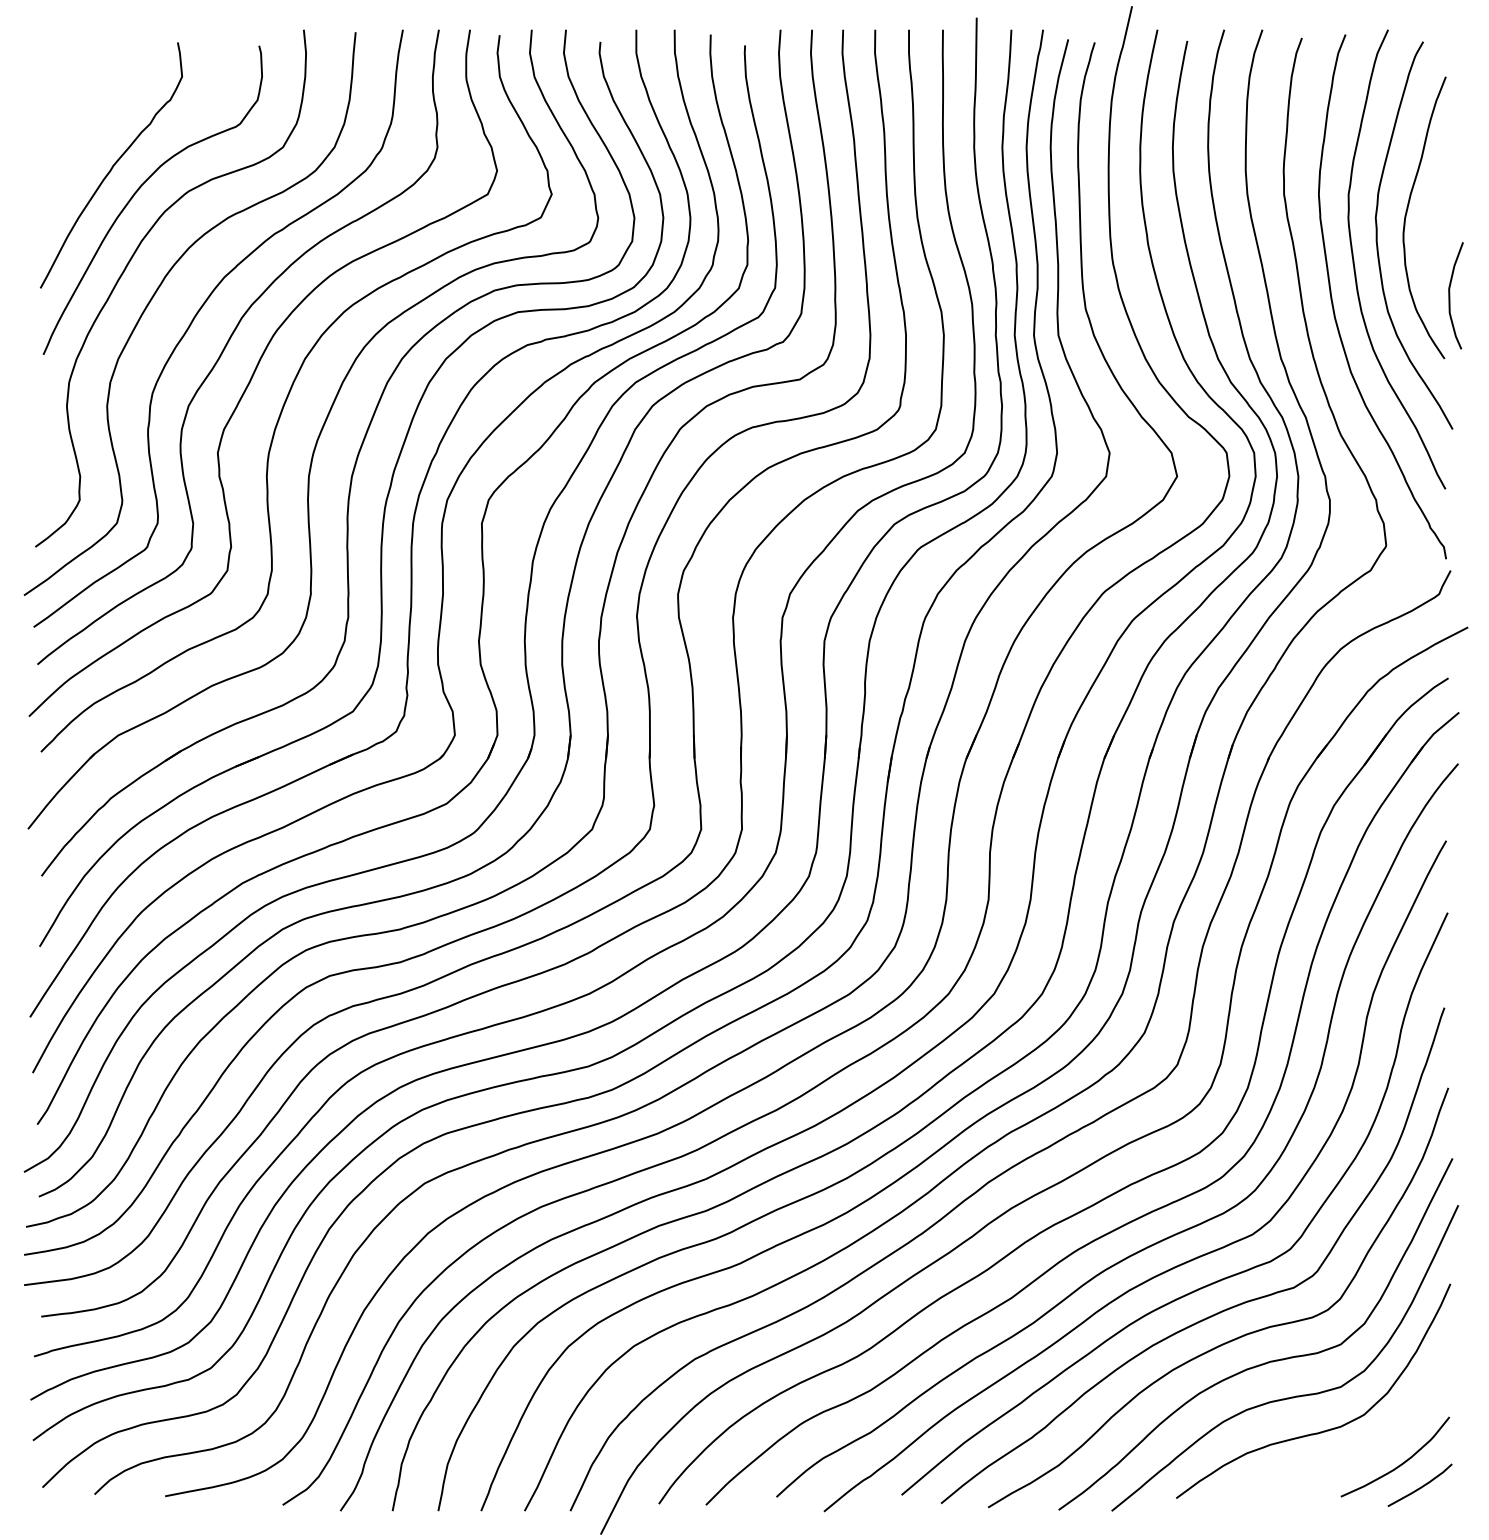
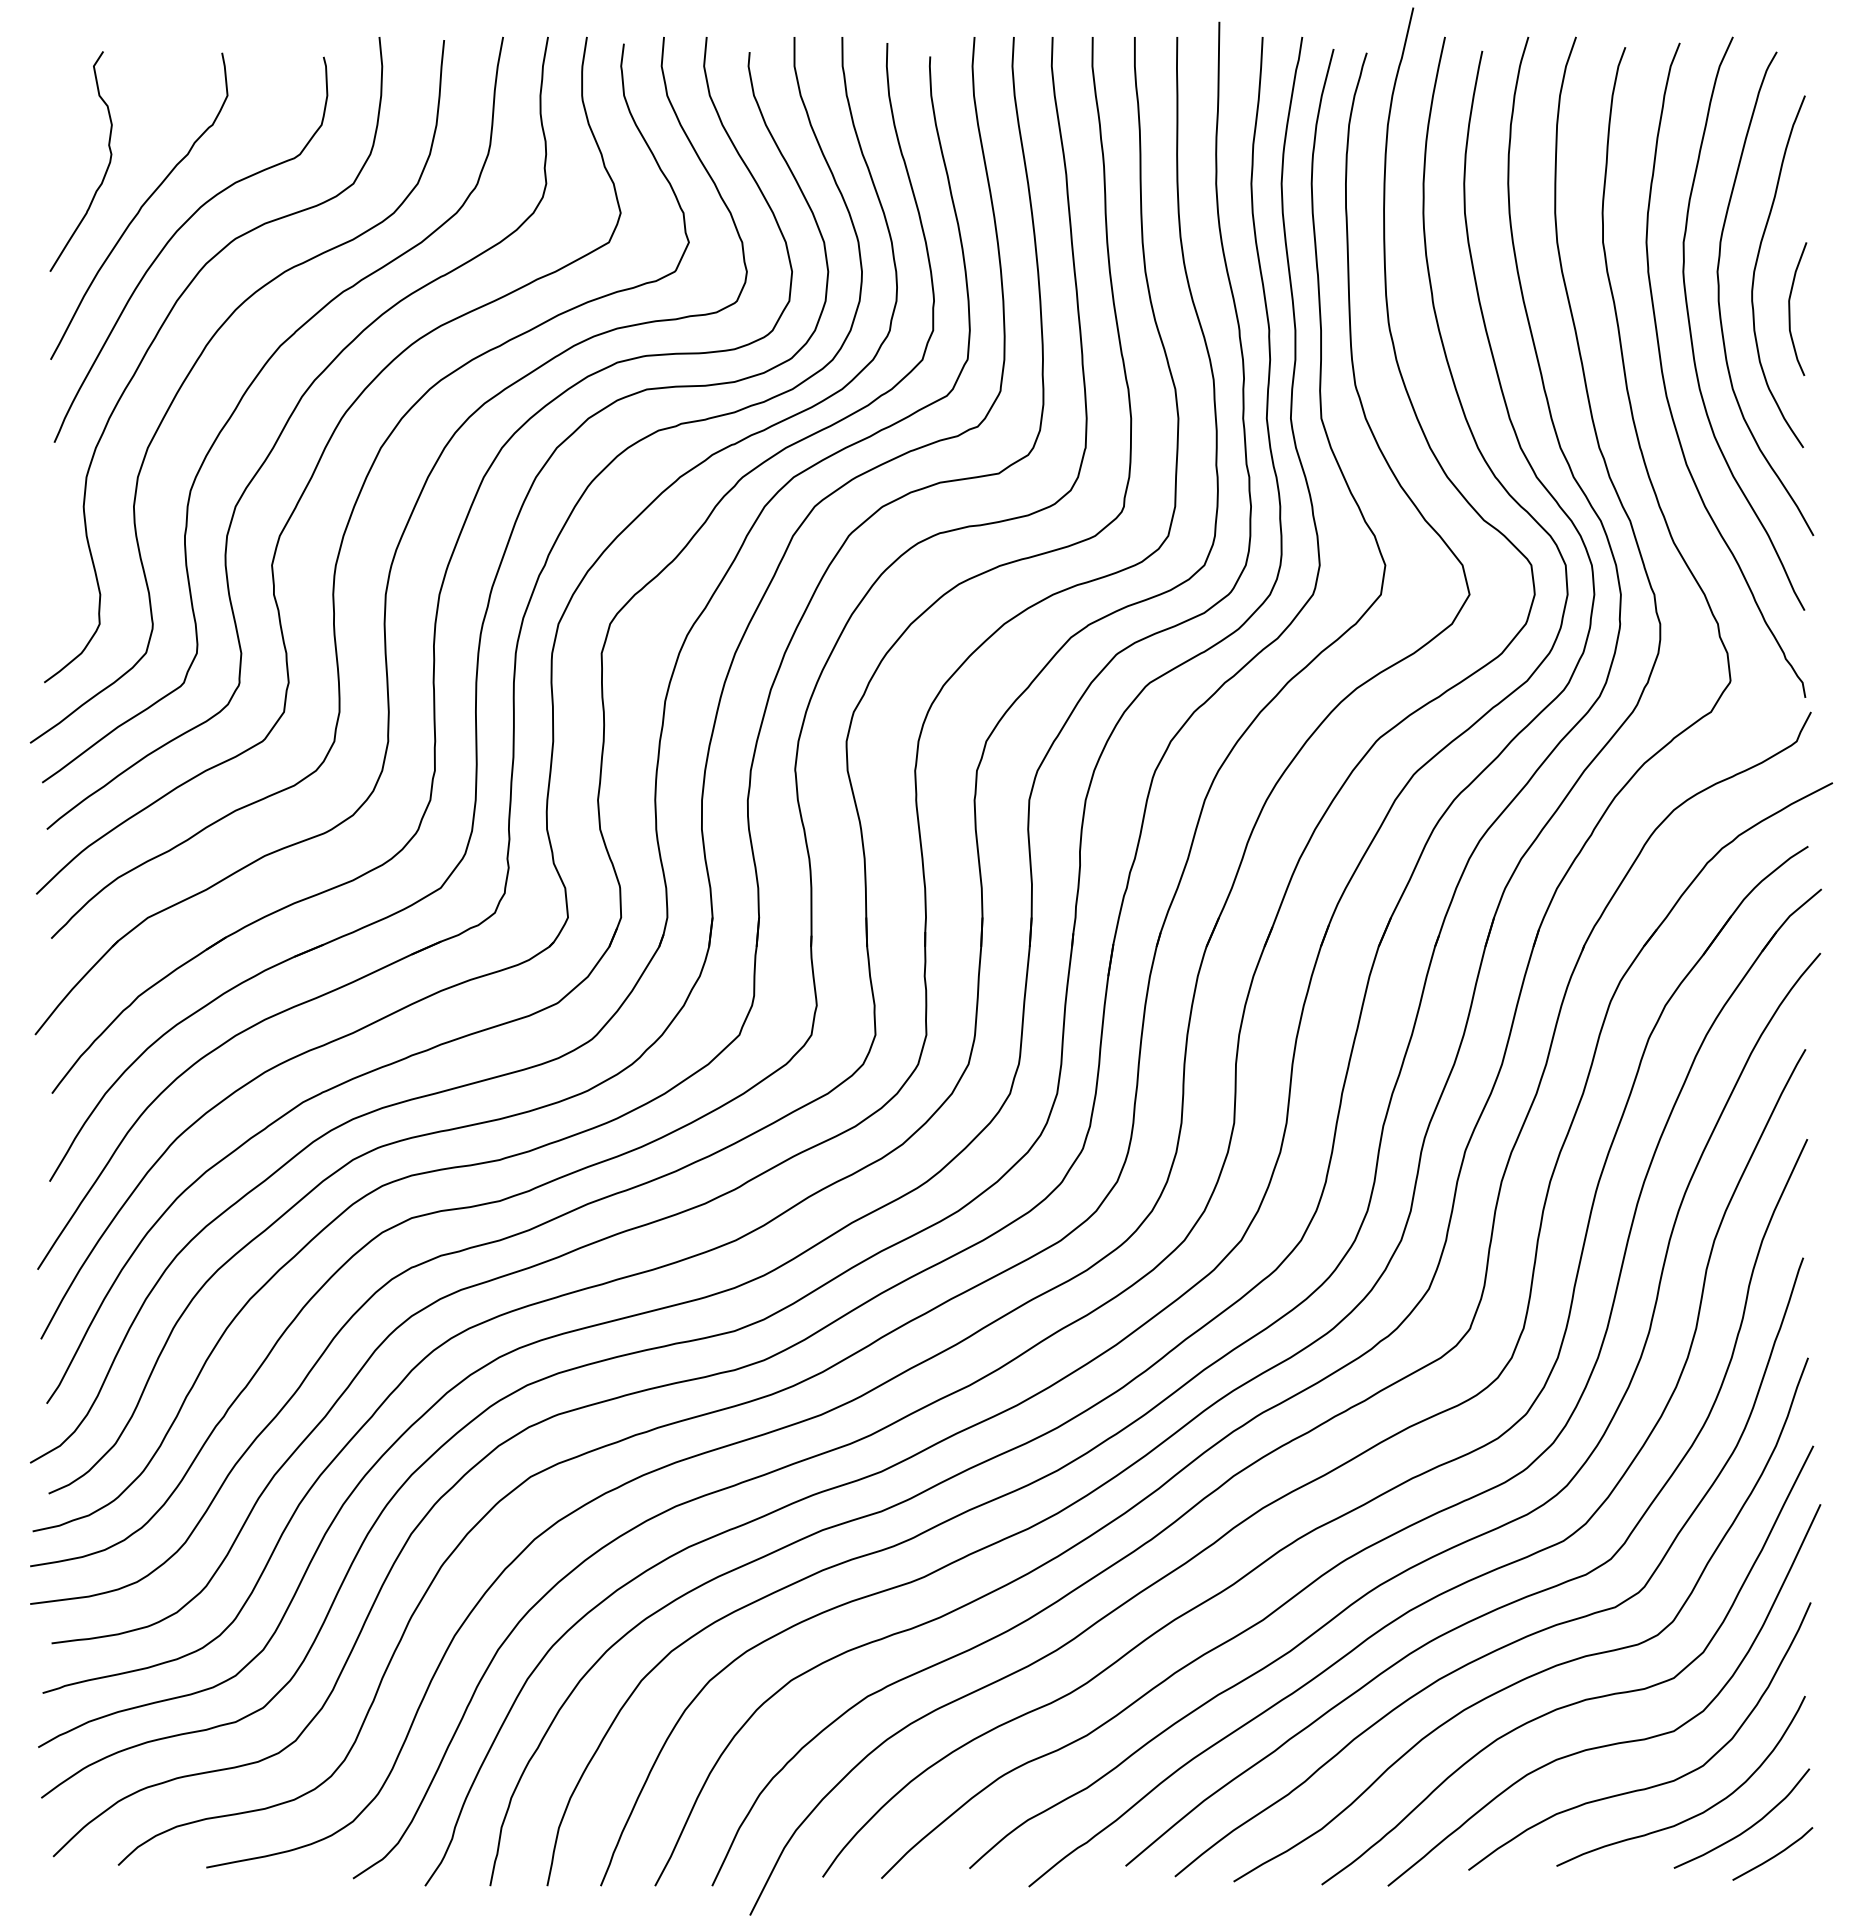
curve: (83, 138) -> (104, 172), added
curve: (1450, 295) -> (1790, 308), moved
curve: (1358, 1453) -> (1695, 1814), added

